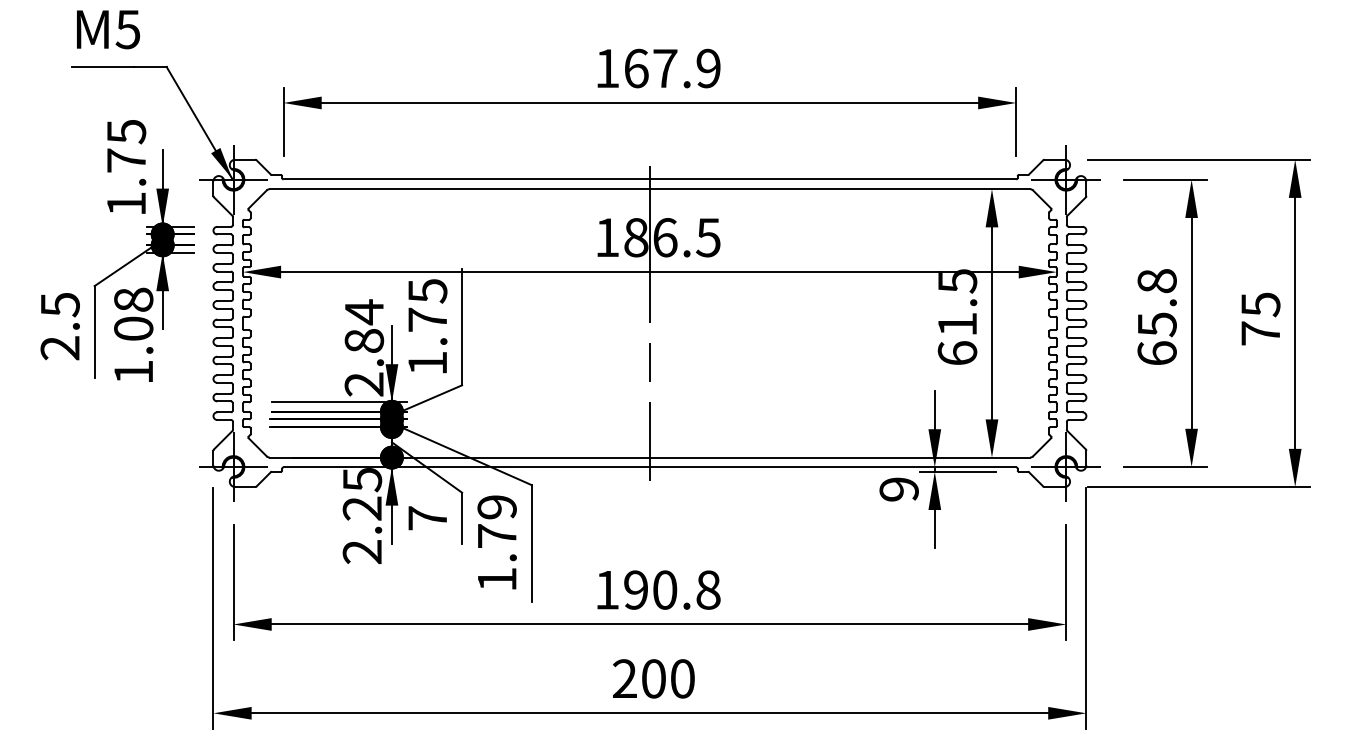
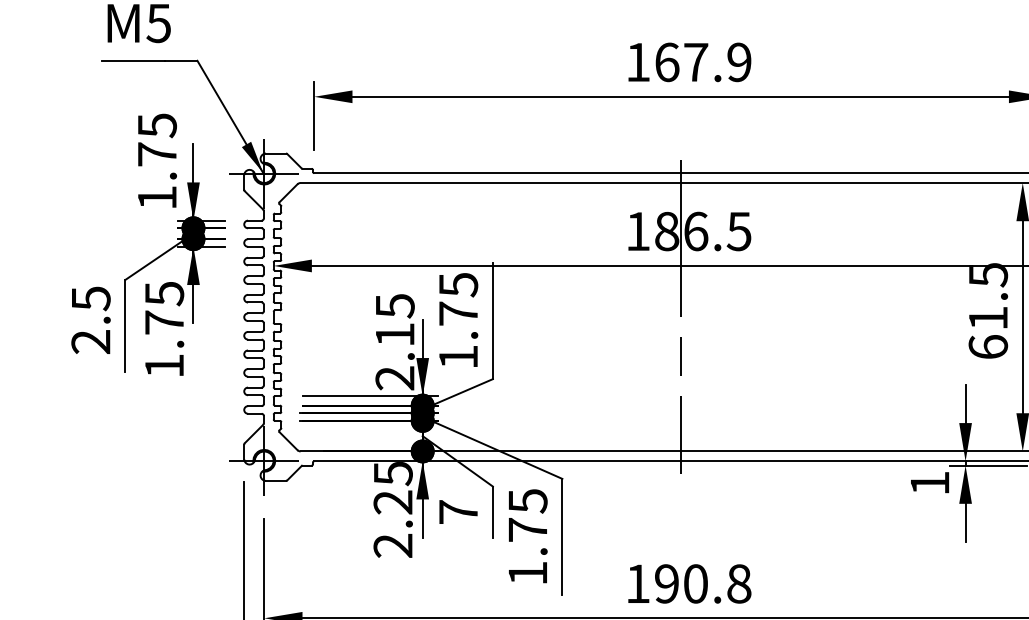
text: (133, 313) -> (164, 307), 1.08 -> 1.75
text: (364, 325) -> (395, 319), 2.84 -> 2.15
text: (898, 489) -> (929, 483), 9 -> 1
text: (496, 507) -> (527, 501), 1.79 -> 1.75

